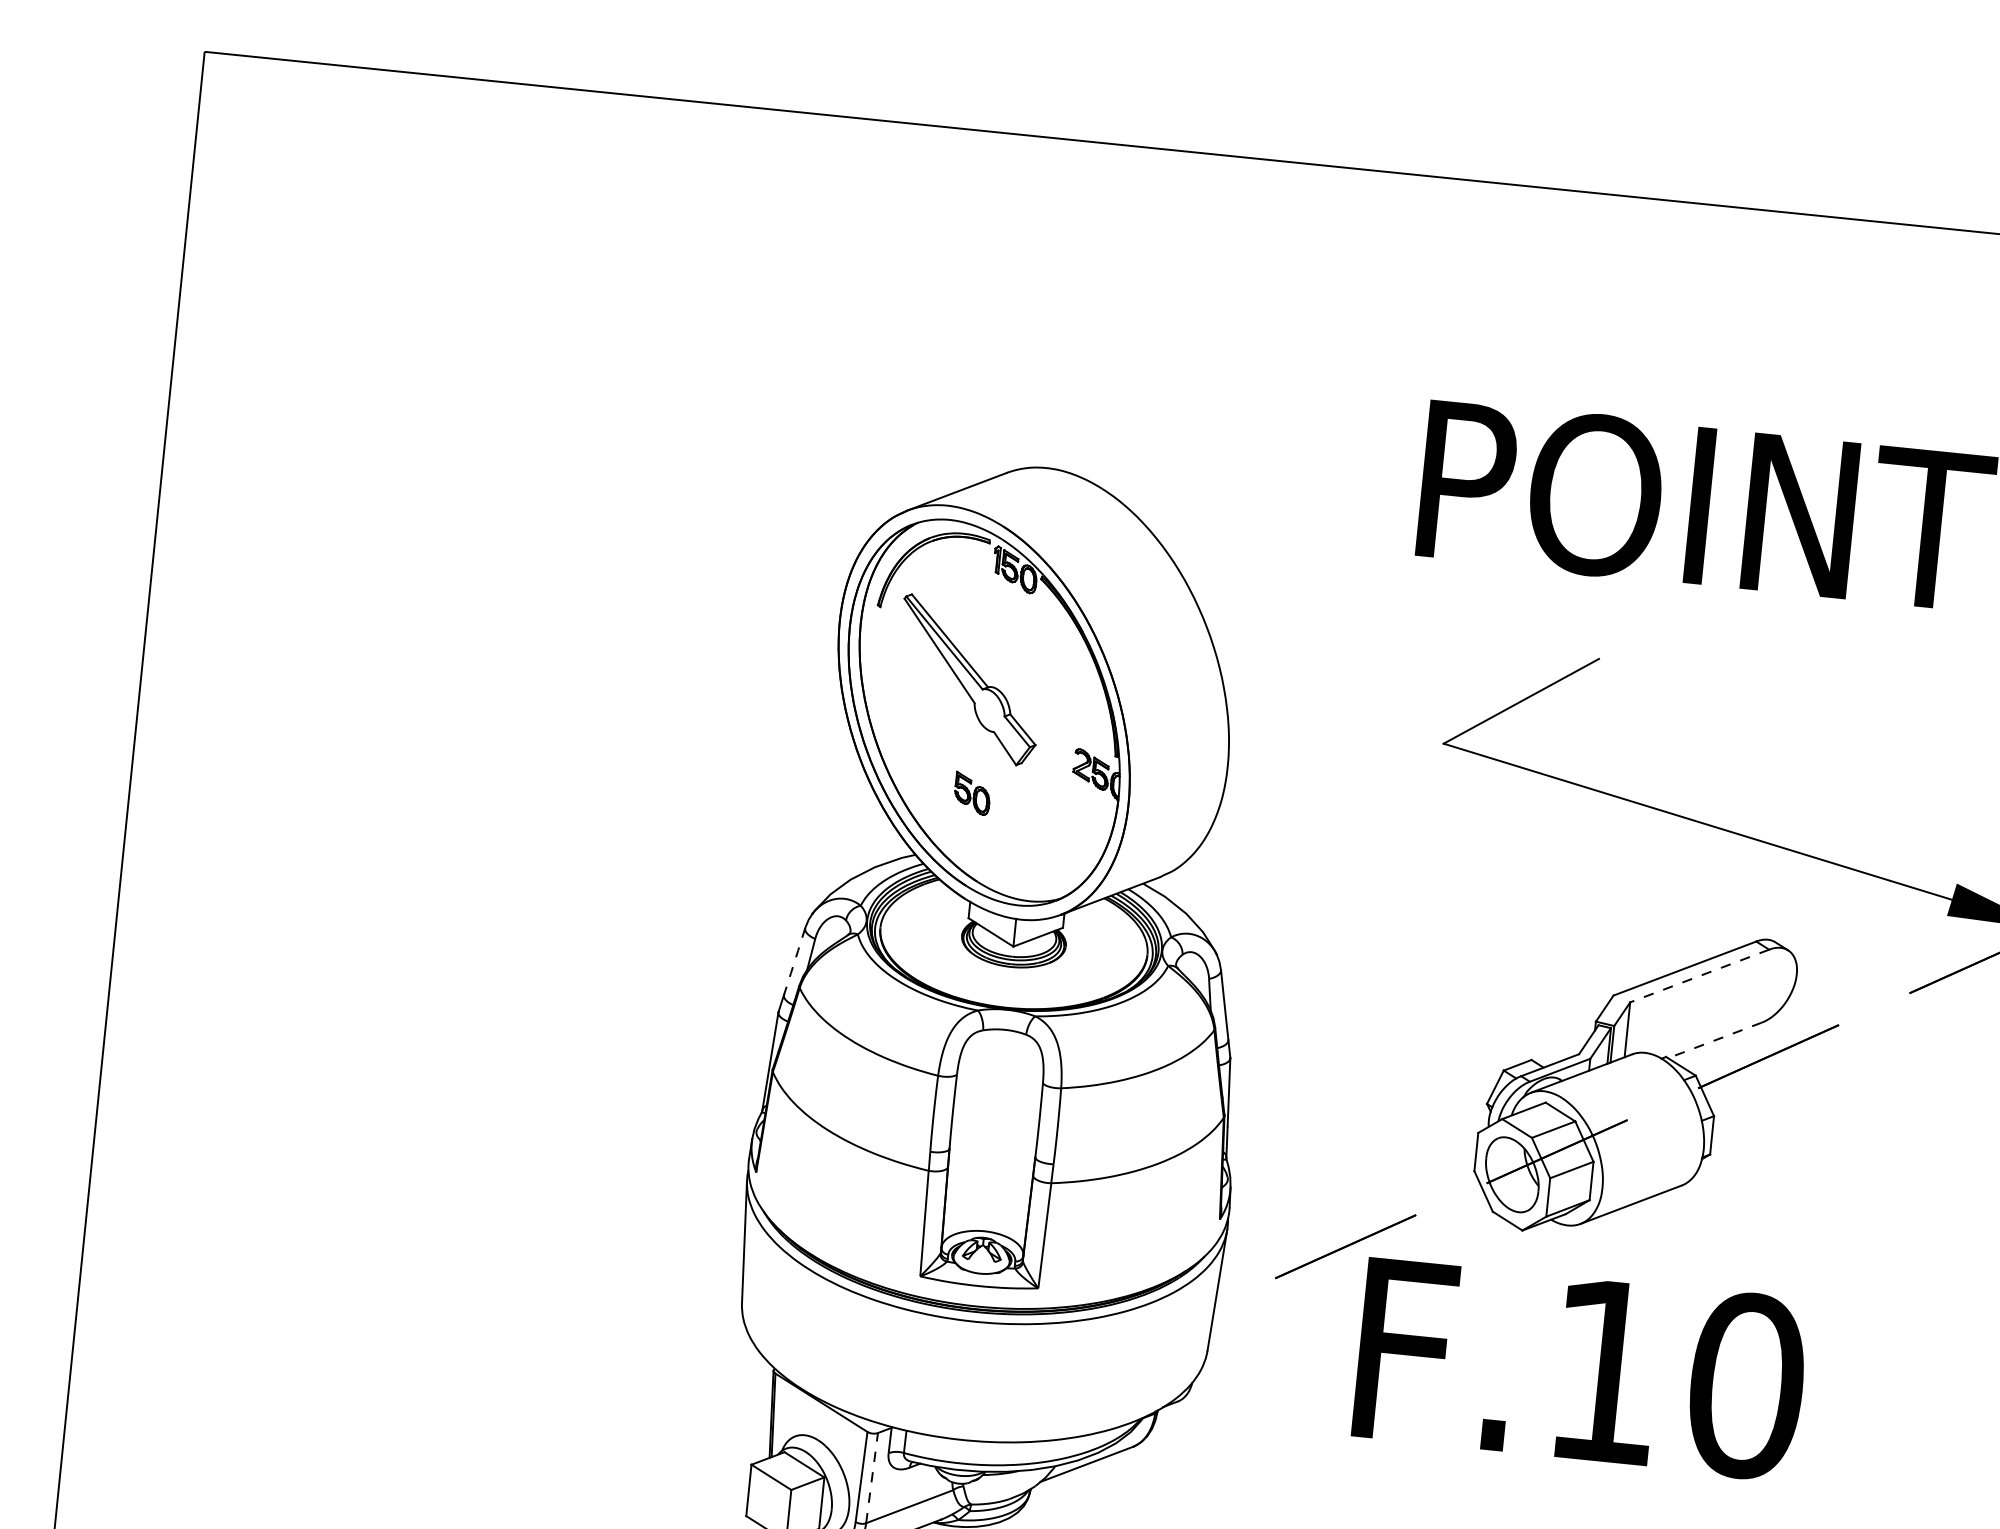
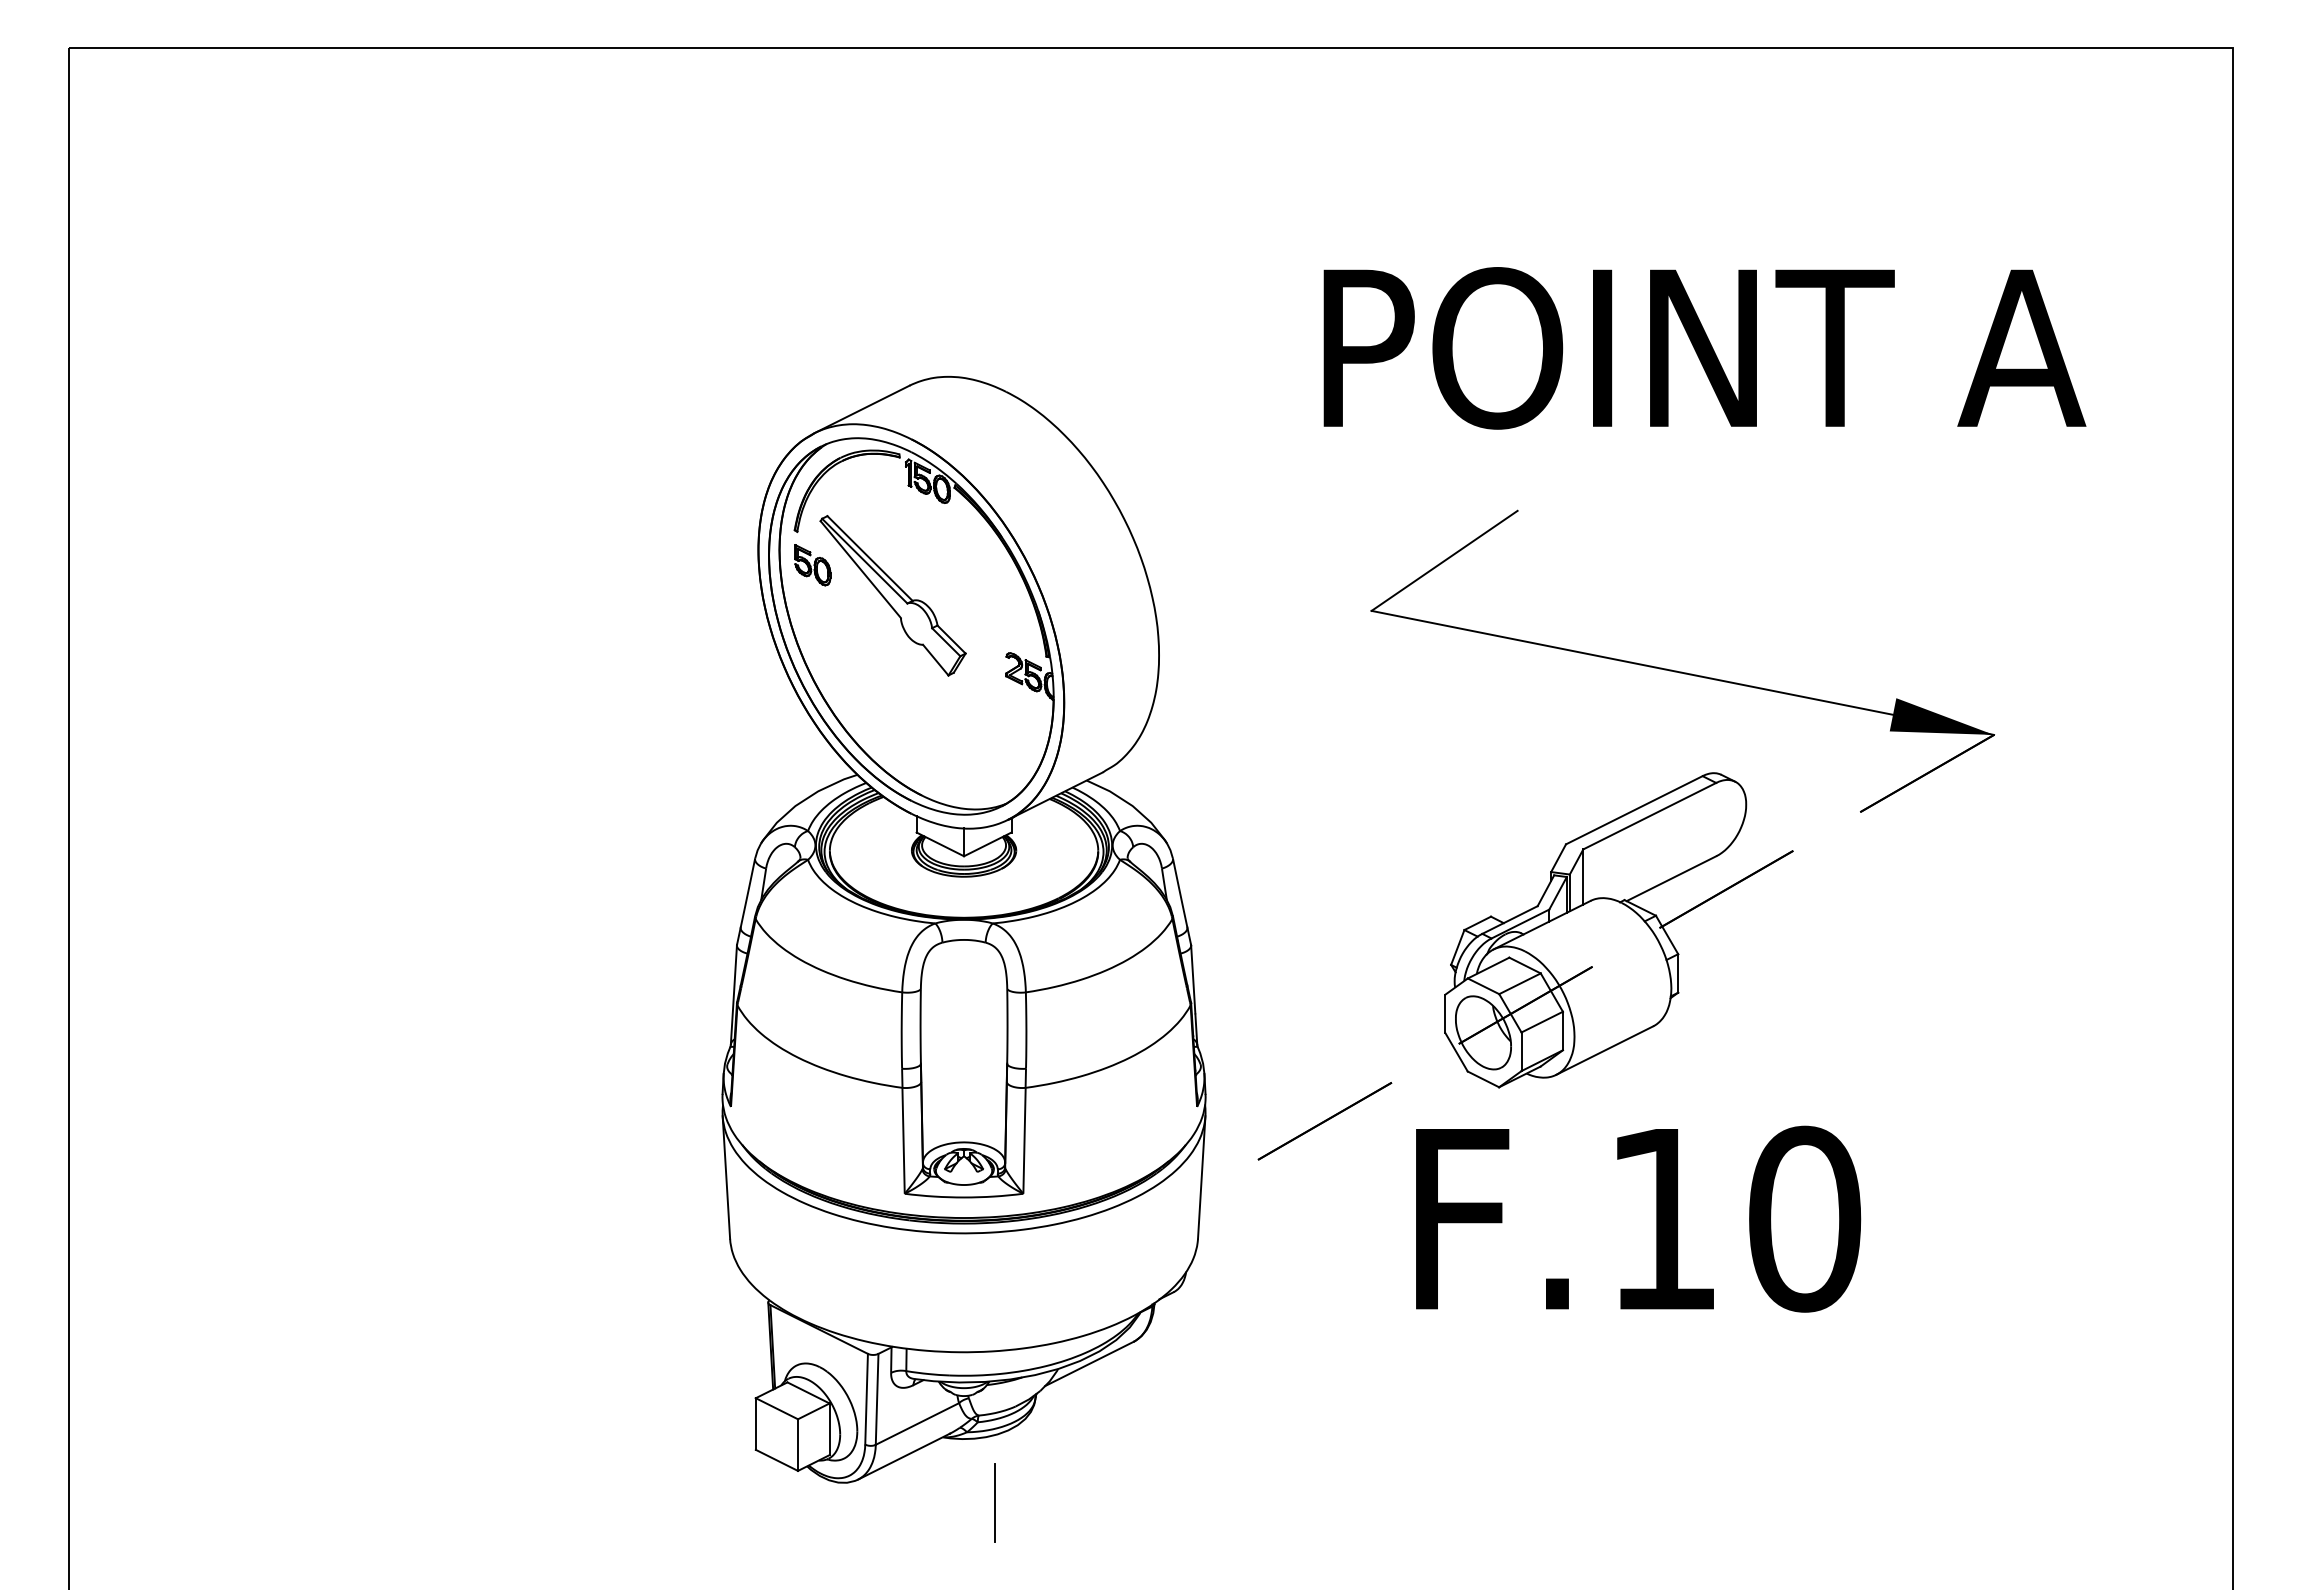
part: (972, 793) -> (812, 565), moved
line: (795, 961) -> (748, 893), dashed -> solid
line: (1699, 976) -> (1649, 816), dashed -> solid
line: (1714, 1040) -> (1671, 878), dashed -> solid
text: (1581, 1368) -> (1638, 1218), moved
line: (872, 1477) -> (877, 1398), dashed -> solid

